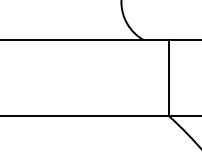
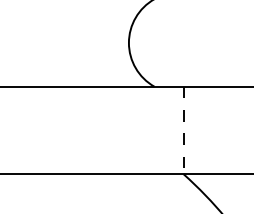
line: (168, 78) -> (183, 130), solid -> dashed

